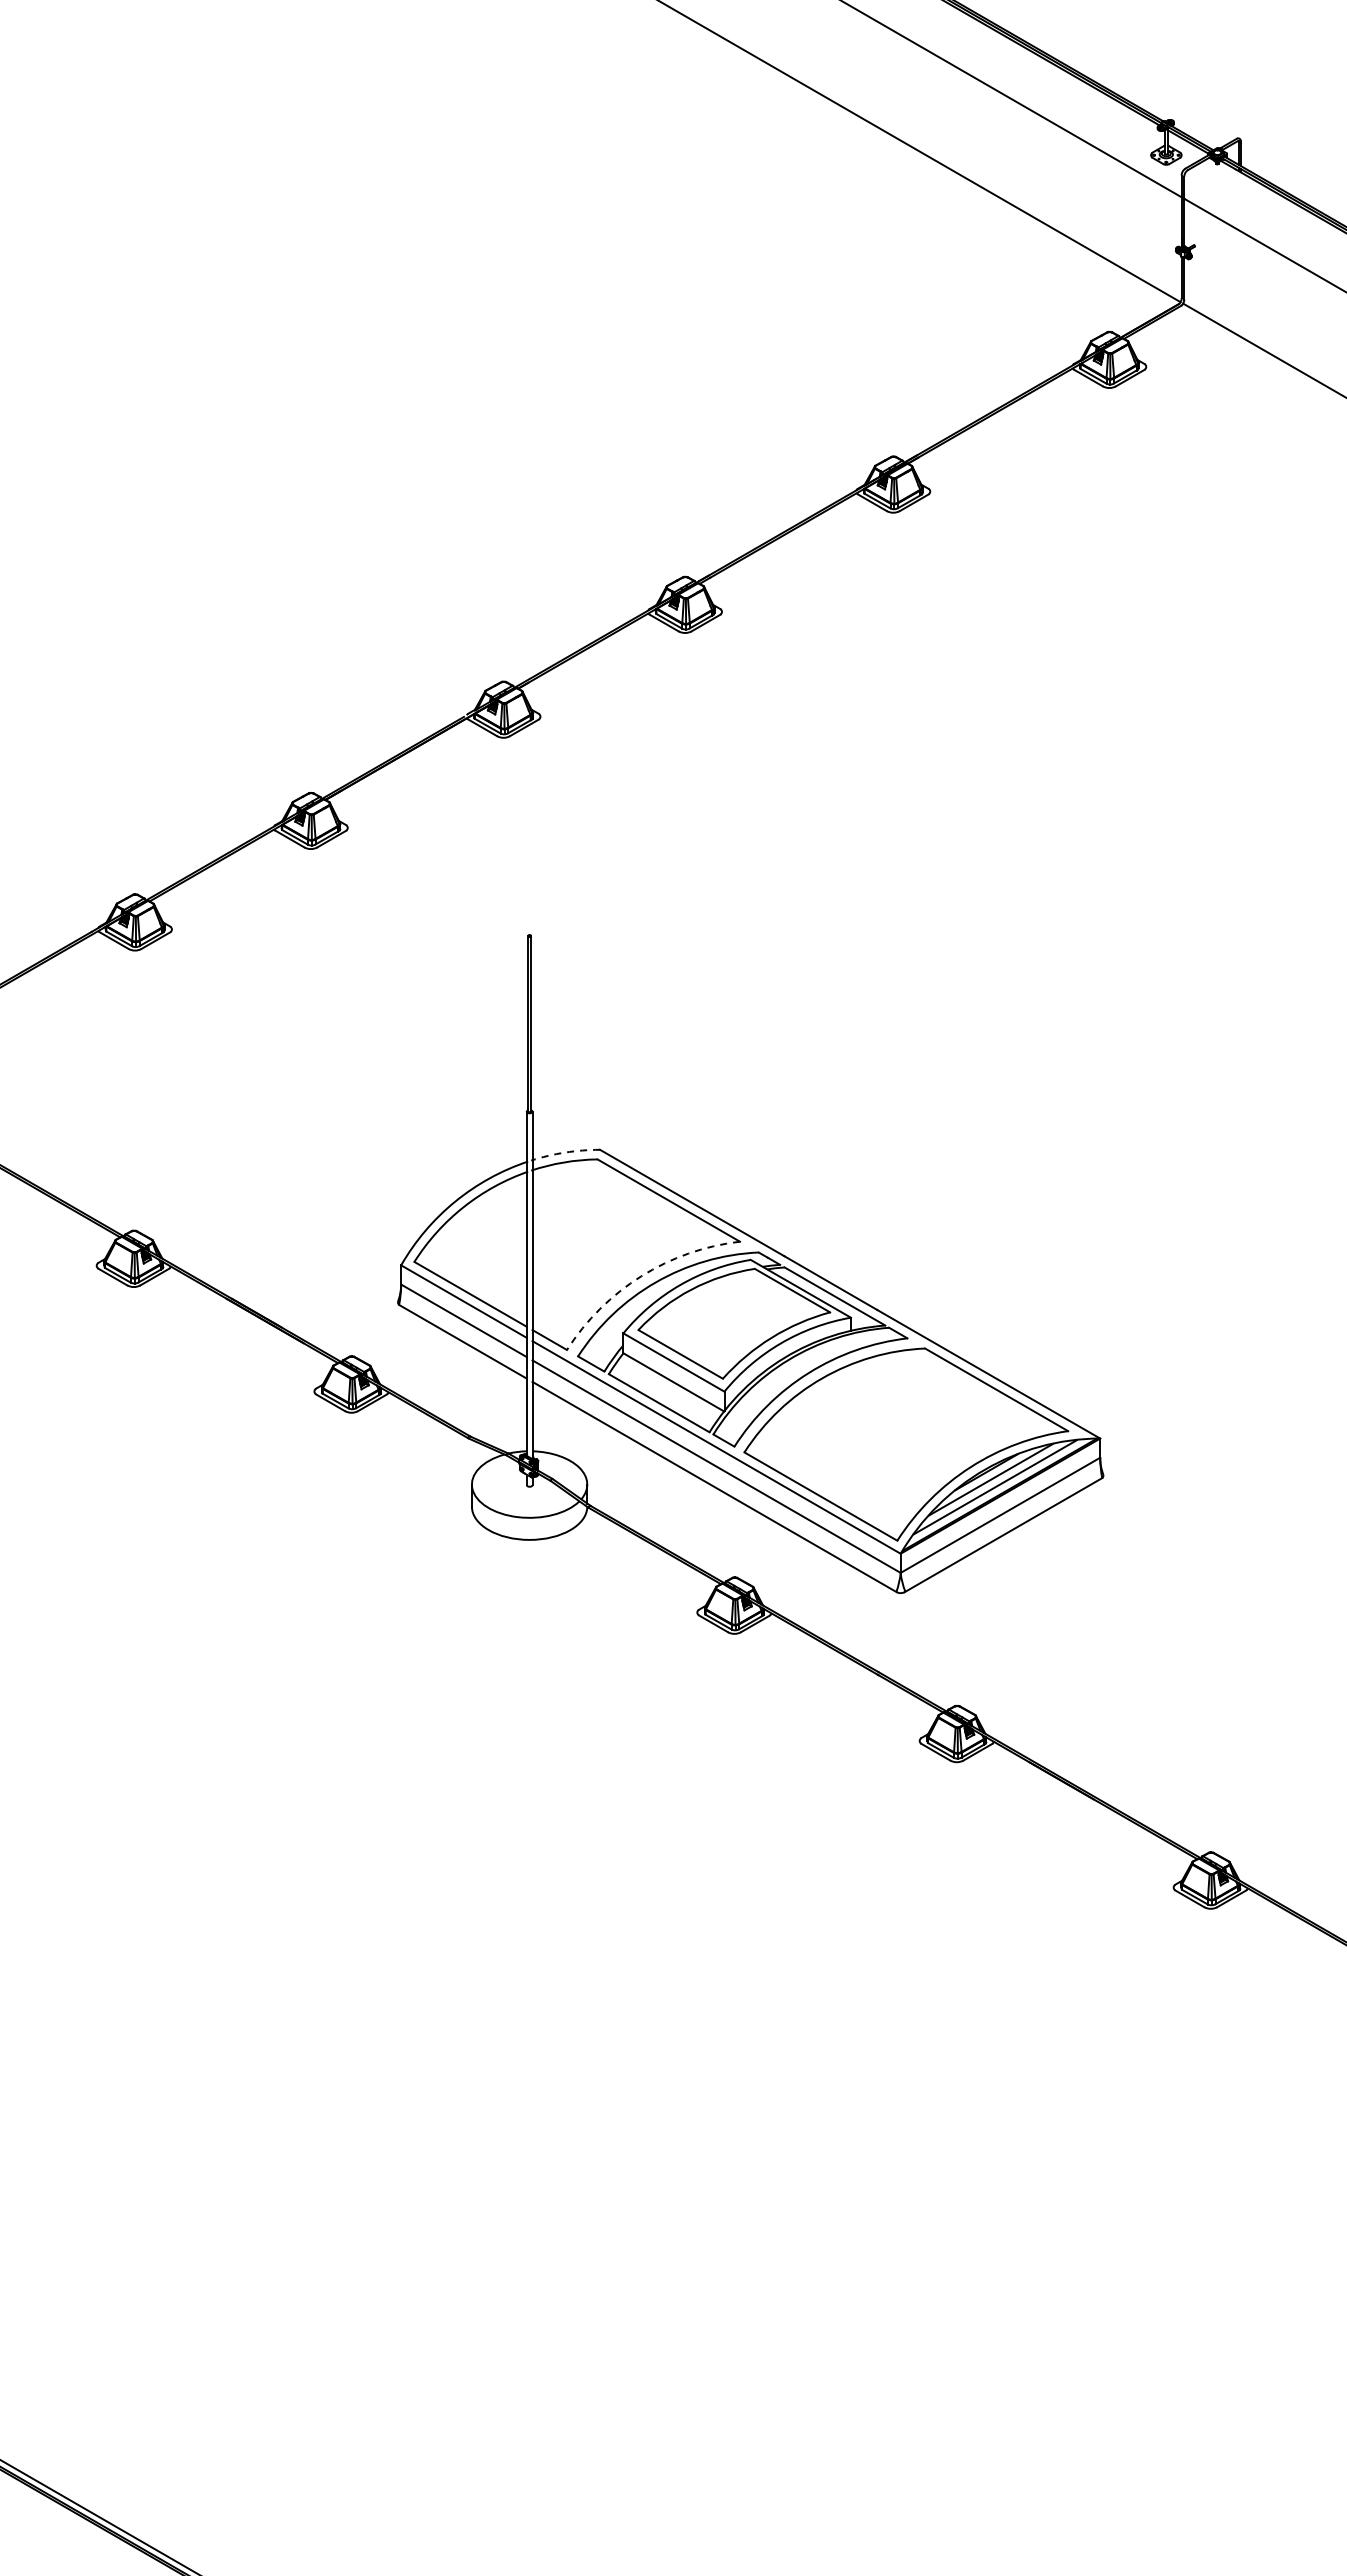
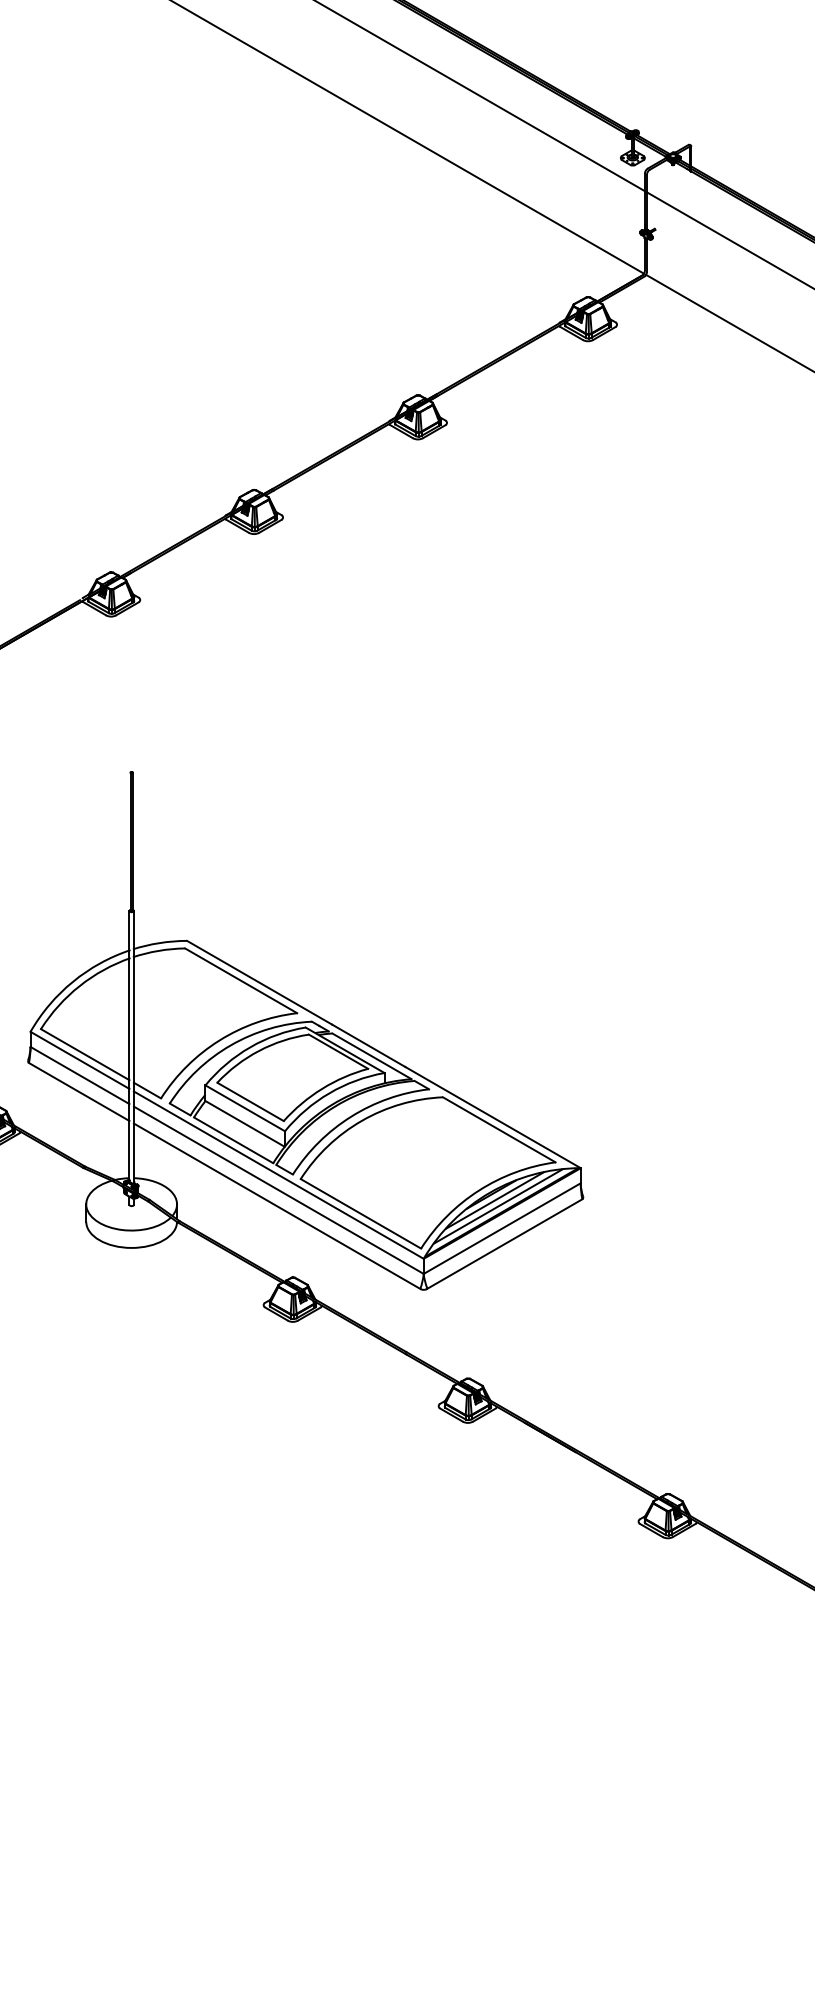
arc: (565, 1152) -> (159, 943), dashed -> solid
arc: (641, 1276) -> (219, 1040), dashed -> solid

